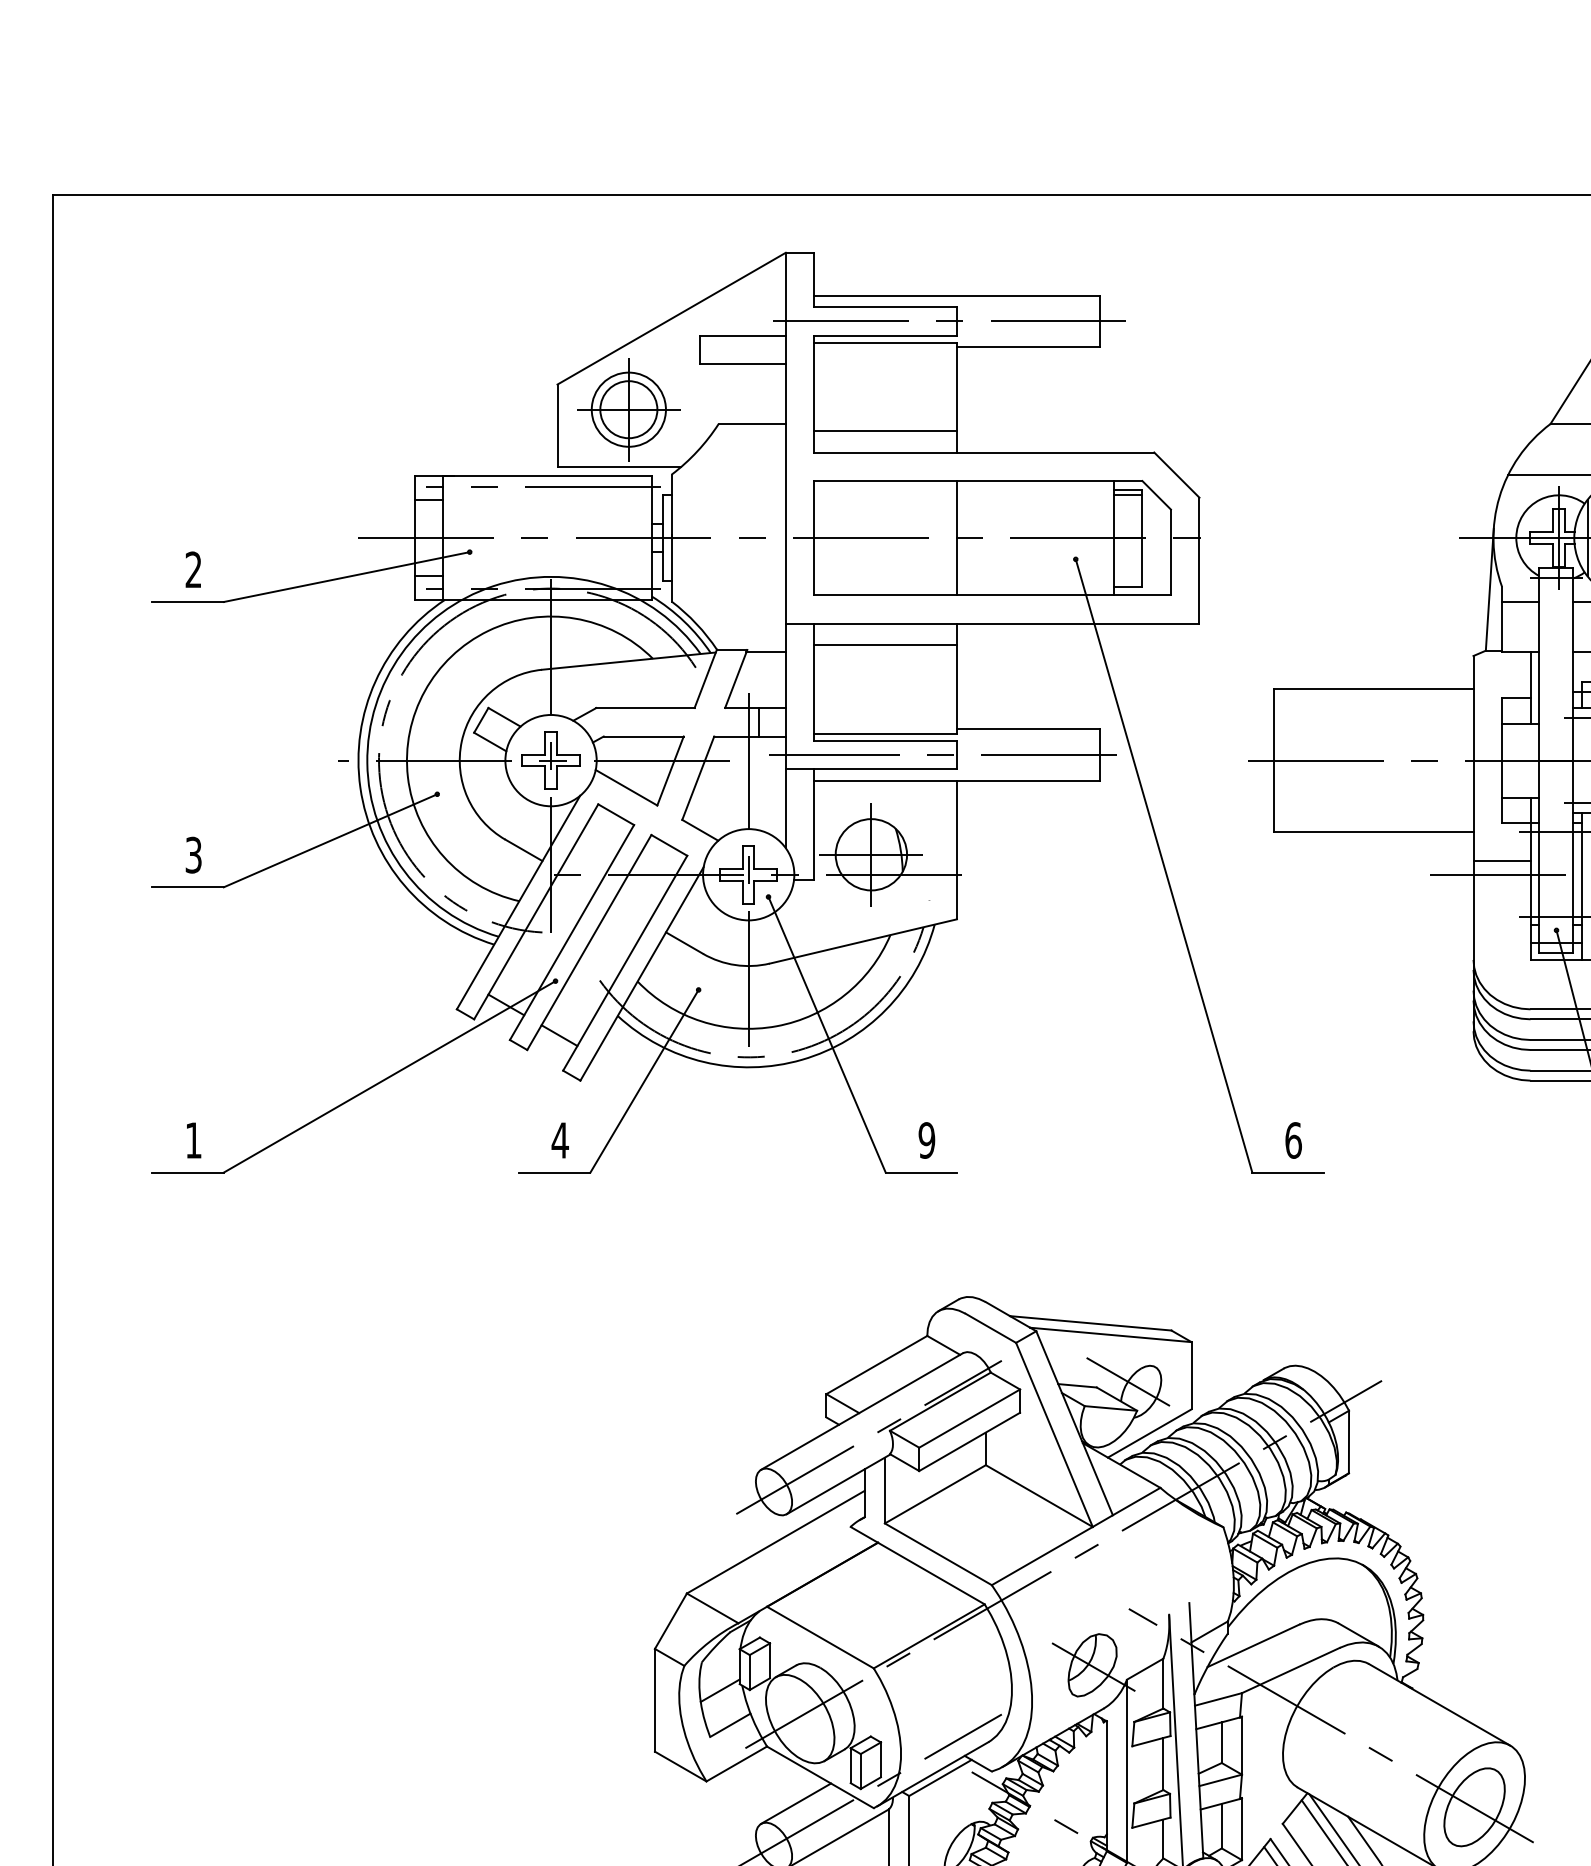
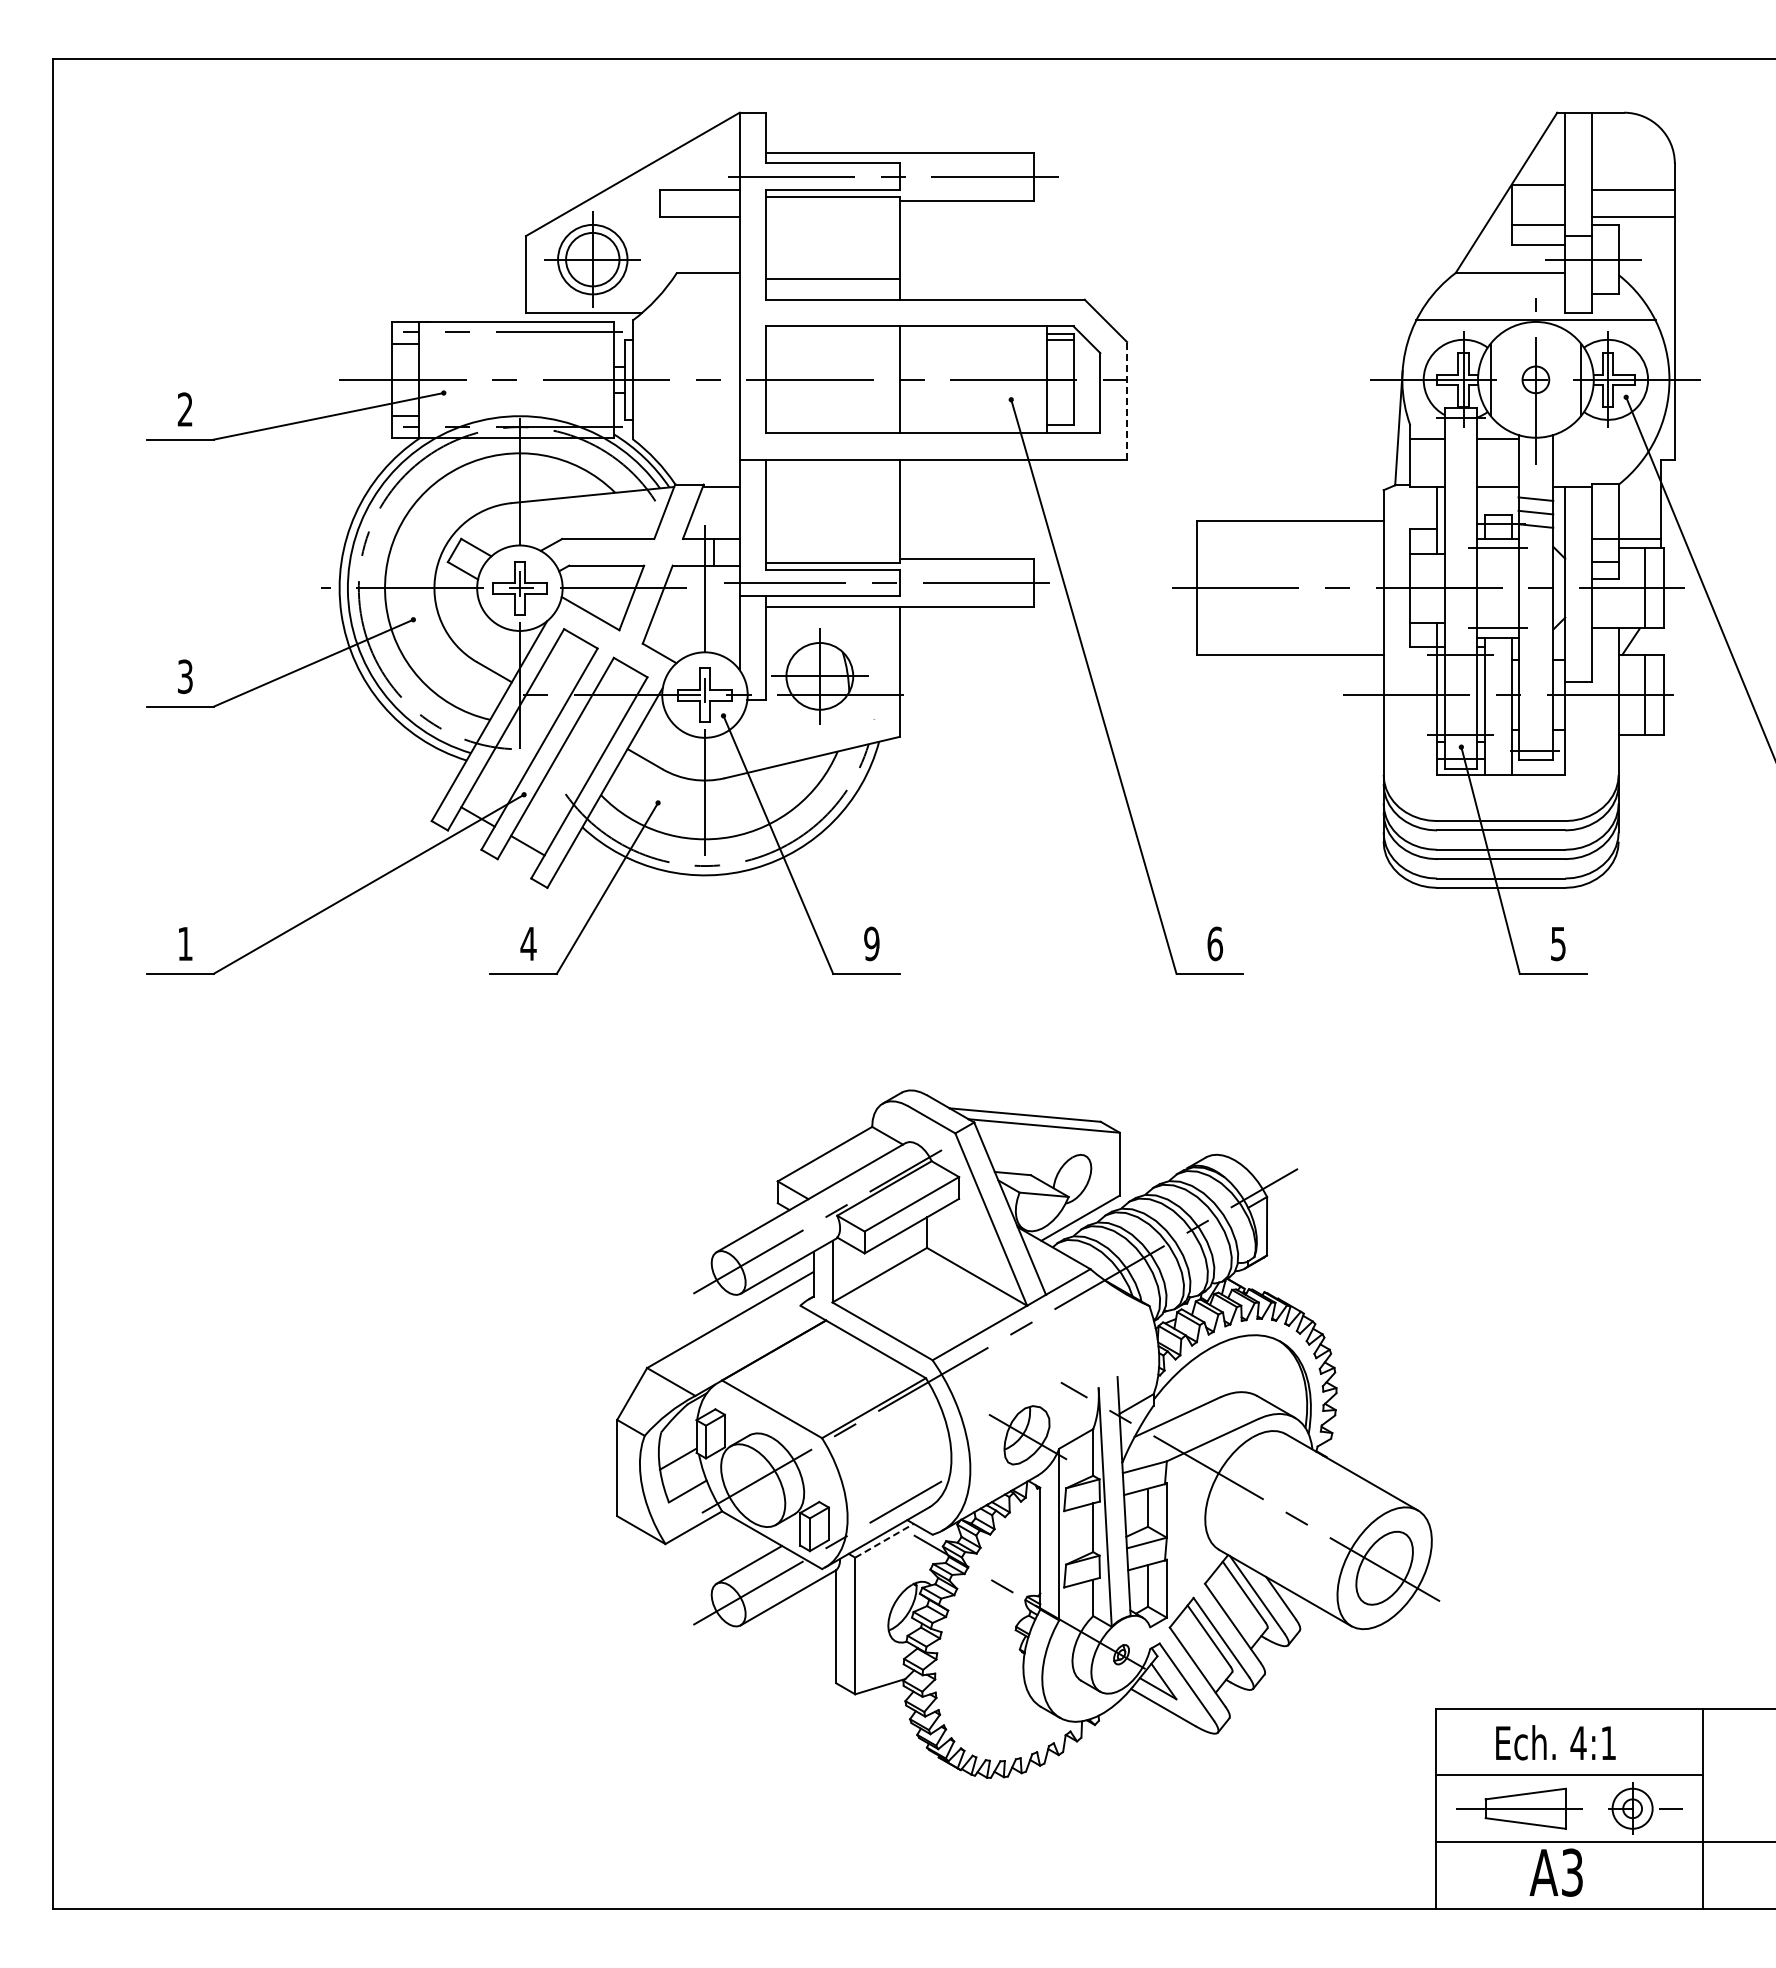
line: (1199, 561) -> (1127, 401), solid -> dashed
line: (884, 645) -> (832, 480), removed
line: (1502, 861) -> (1410, 682), removed
line: (1128, 1381) -> (1060, 1169), removed
line: (940, 1777) -> (884, 1540), solid -> dashed

